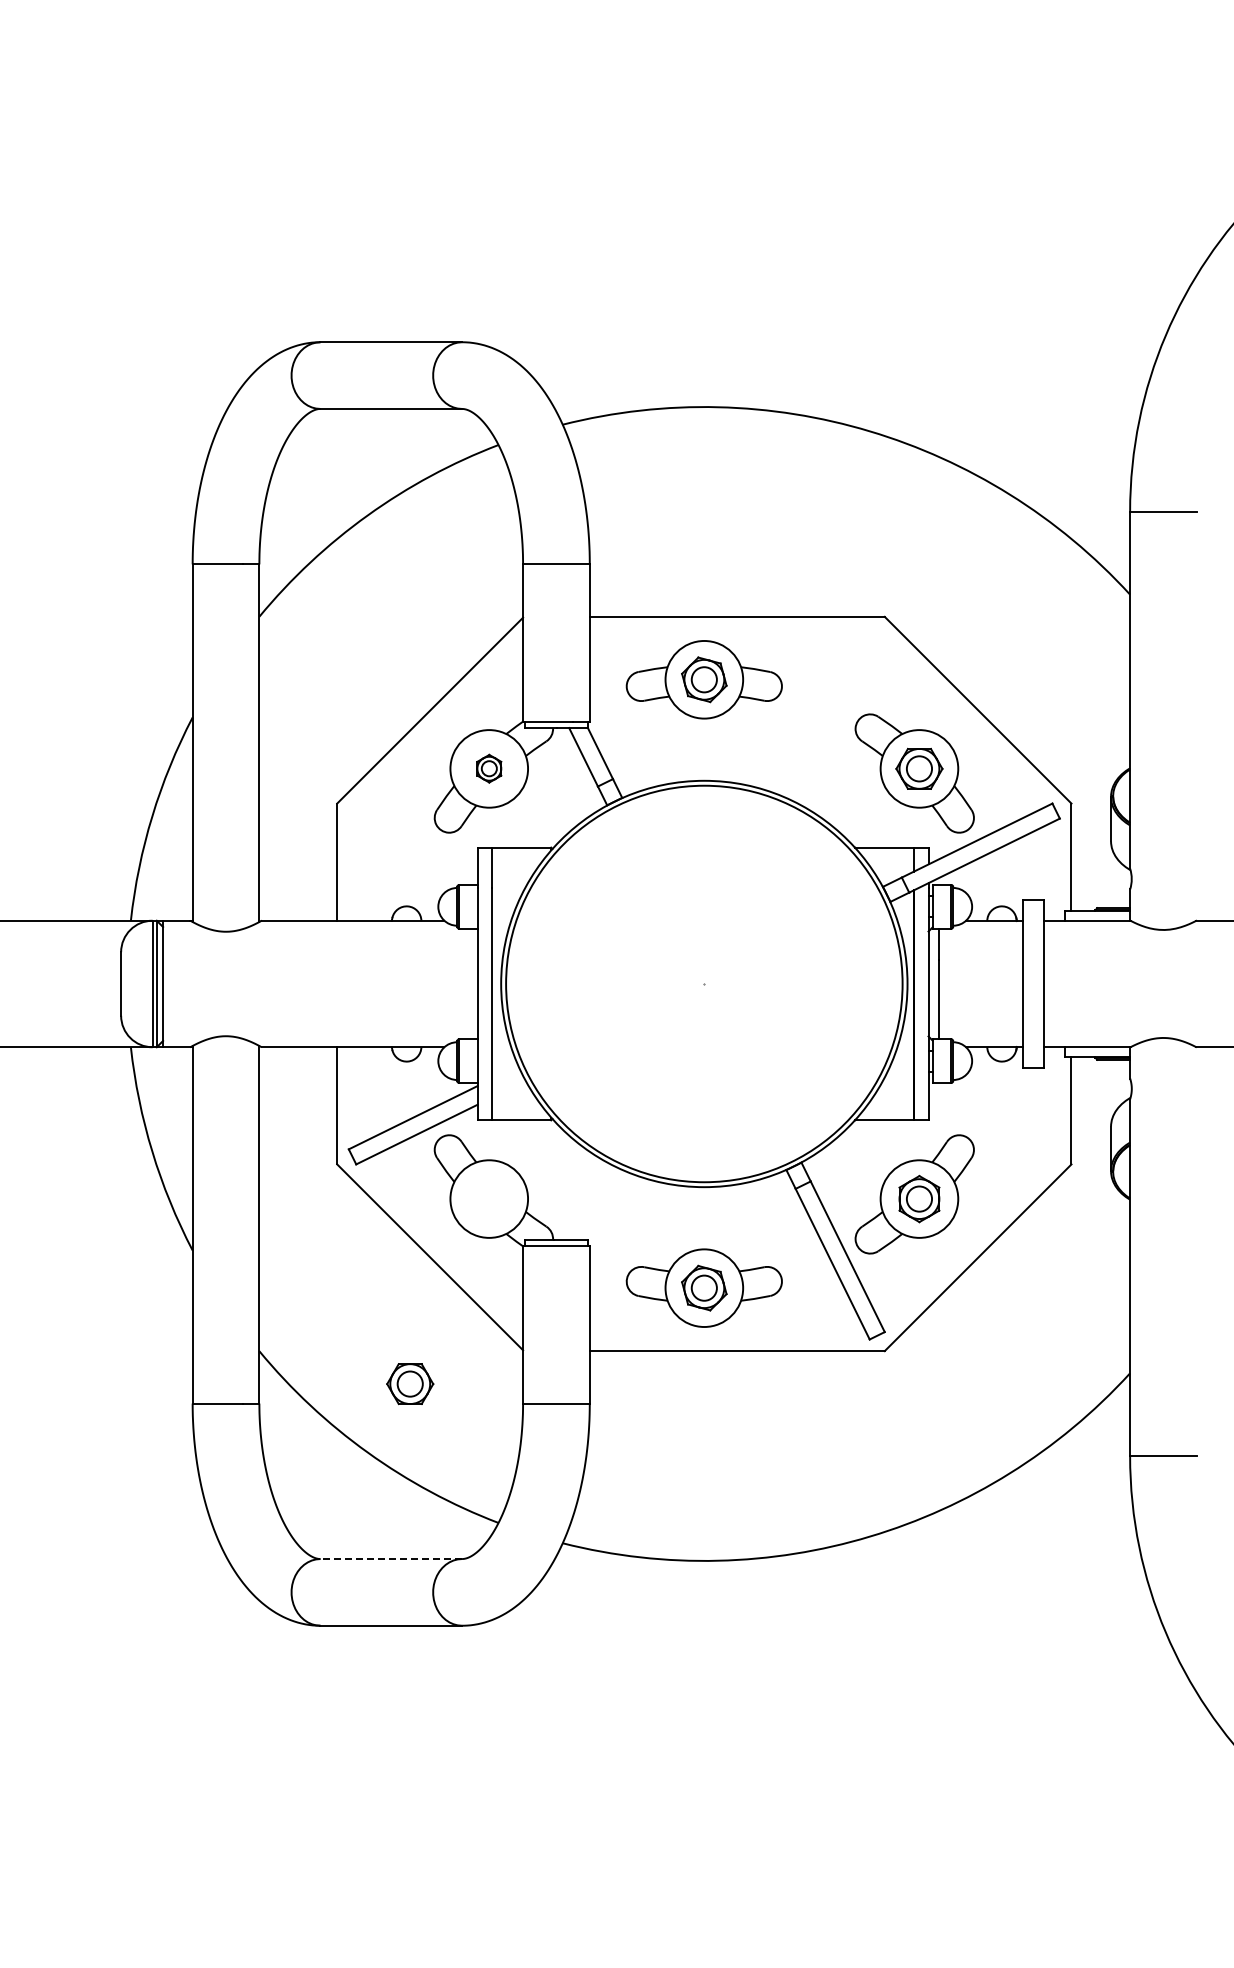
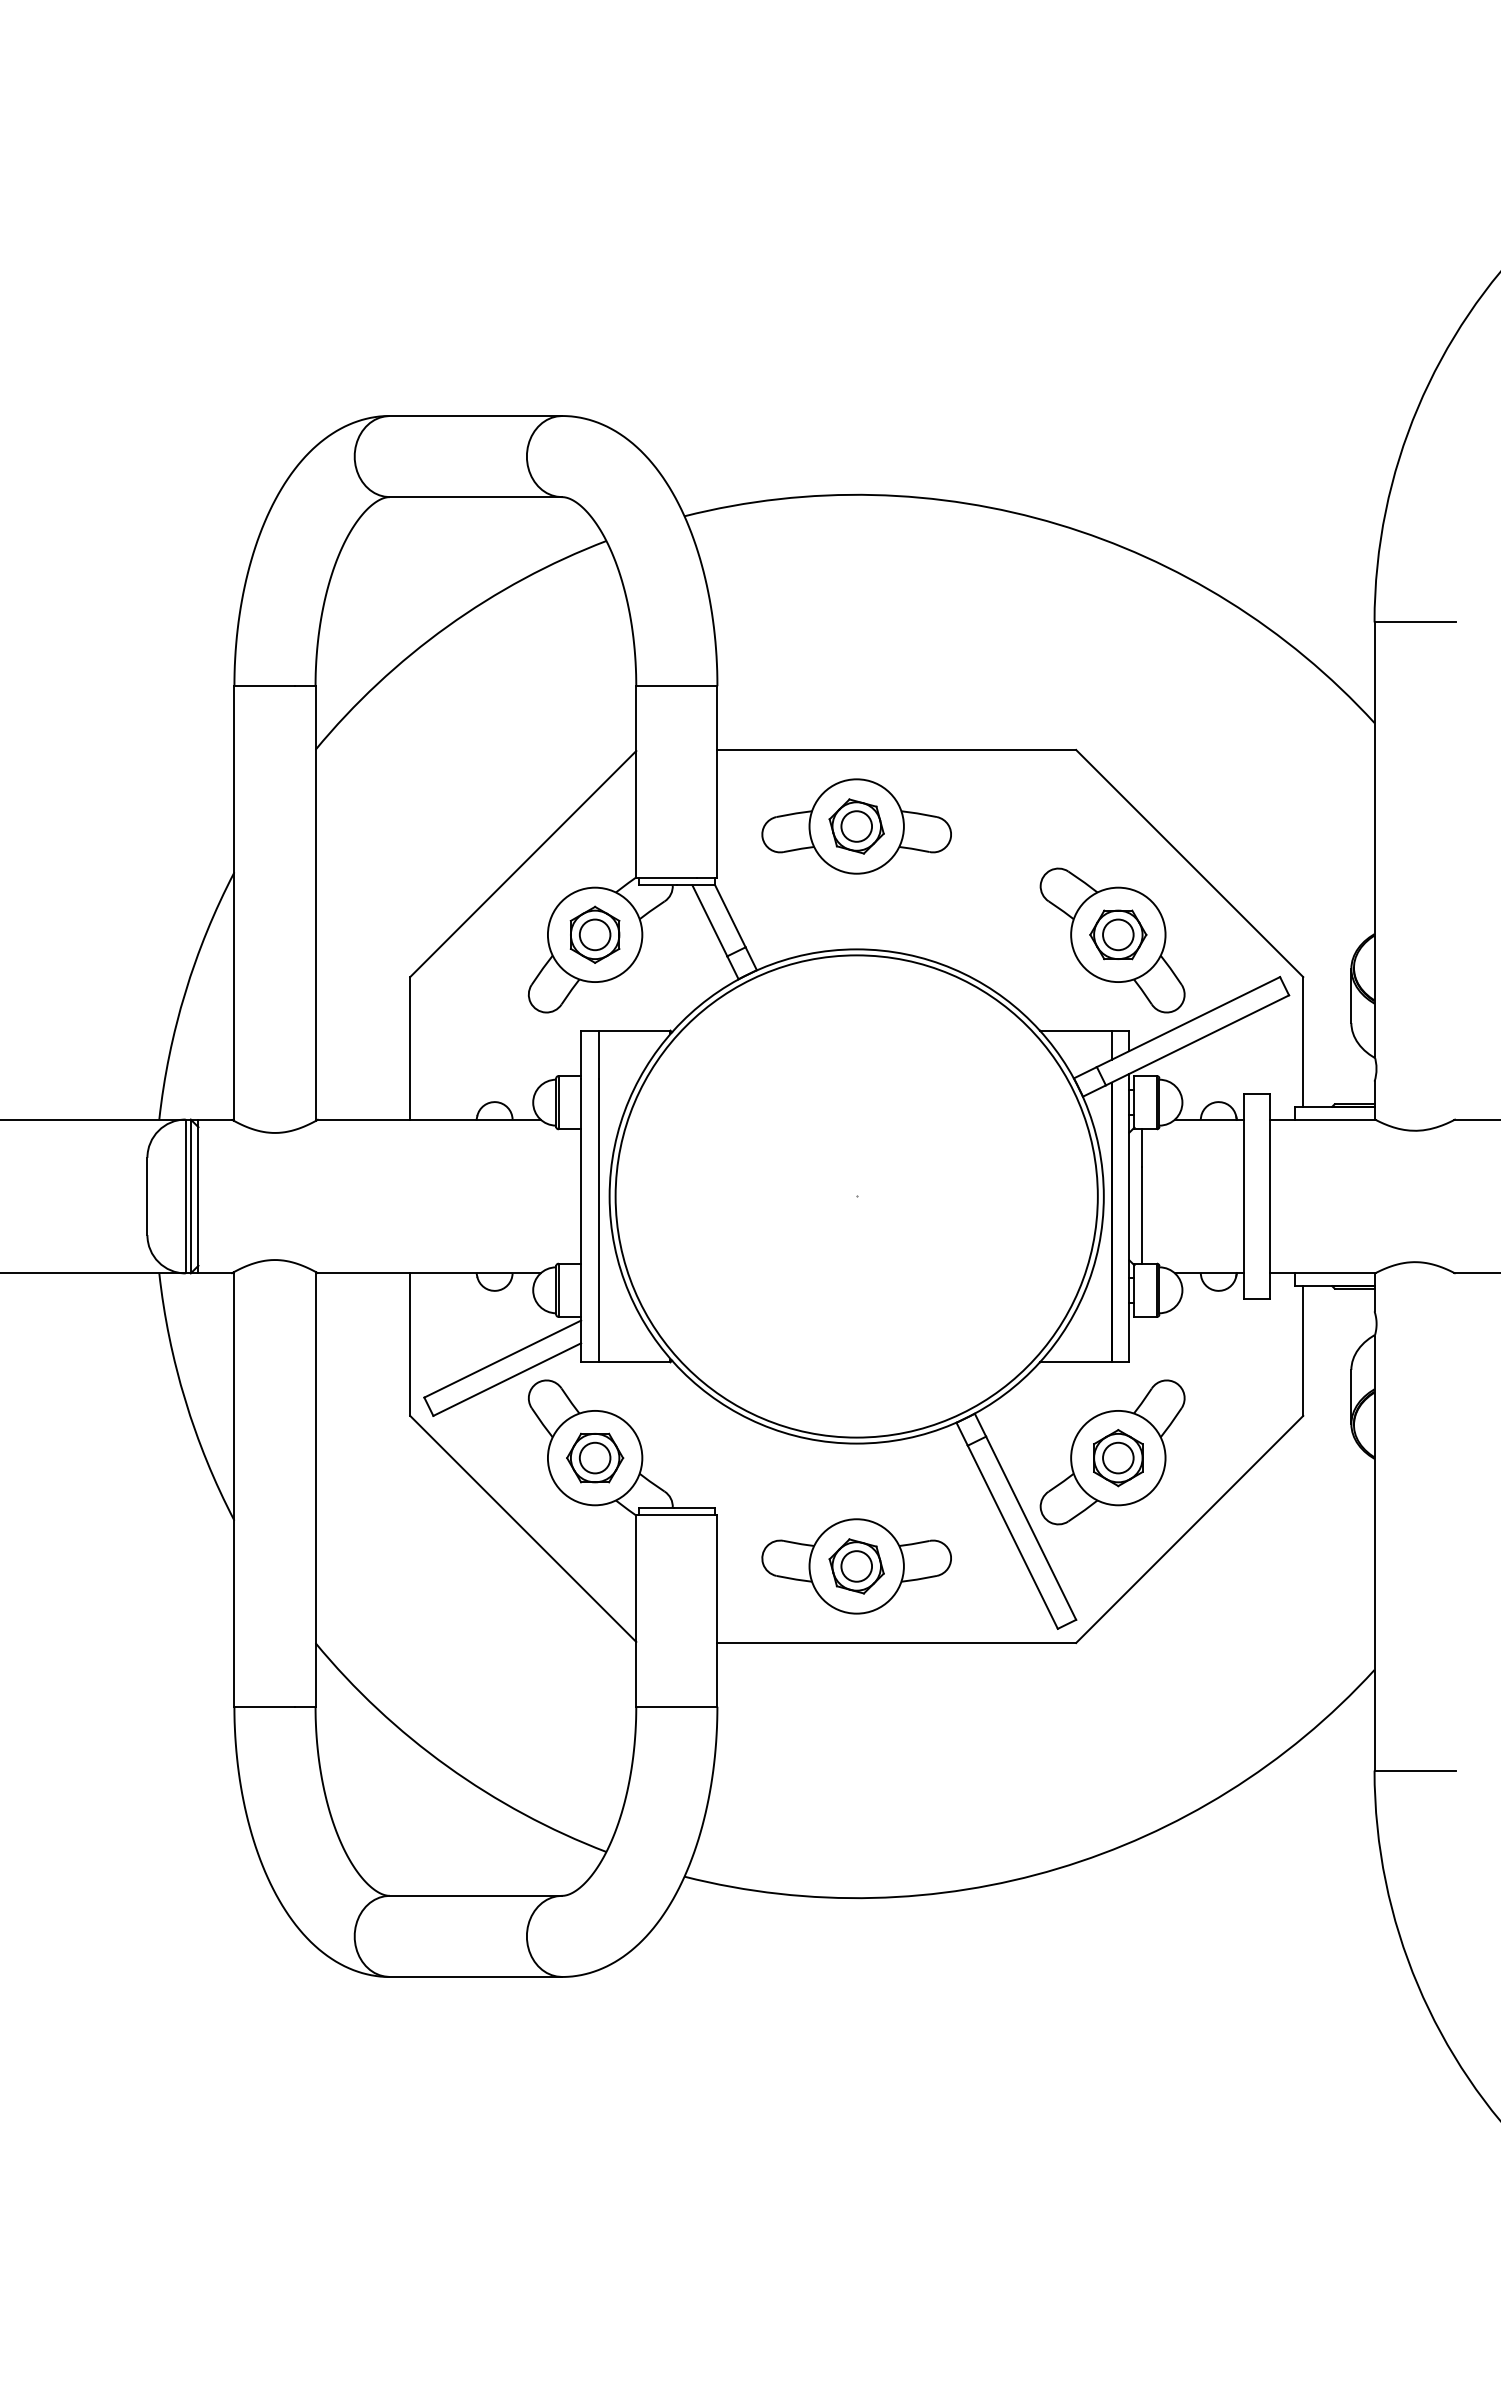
part: (489, 768) -> (595, 934), size x1.67
part: (410, 1384) -> (595, 1458), moved
line: (391, 1559) -> (476, 1896), dashed -> solid

